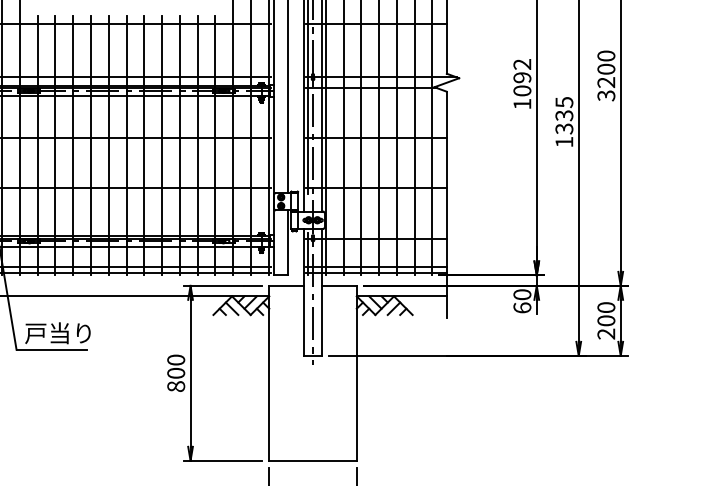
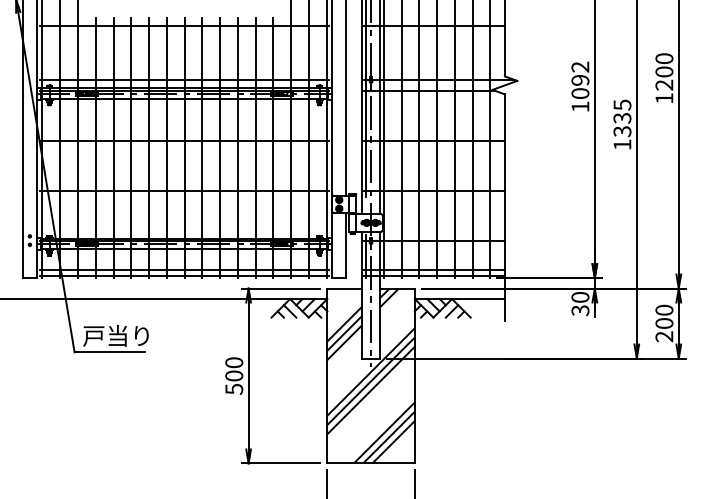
text: (606, 95) -> (664, 98), 3200 -> 1200
text: (522, 307) -> (580, 310), 60 -> 30
hatch: (312, 372) -> (370, 375), added
text: (176, 385) -> (234, 388), 800 -> 500

